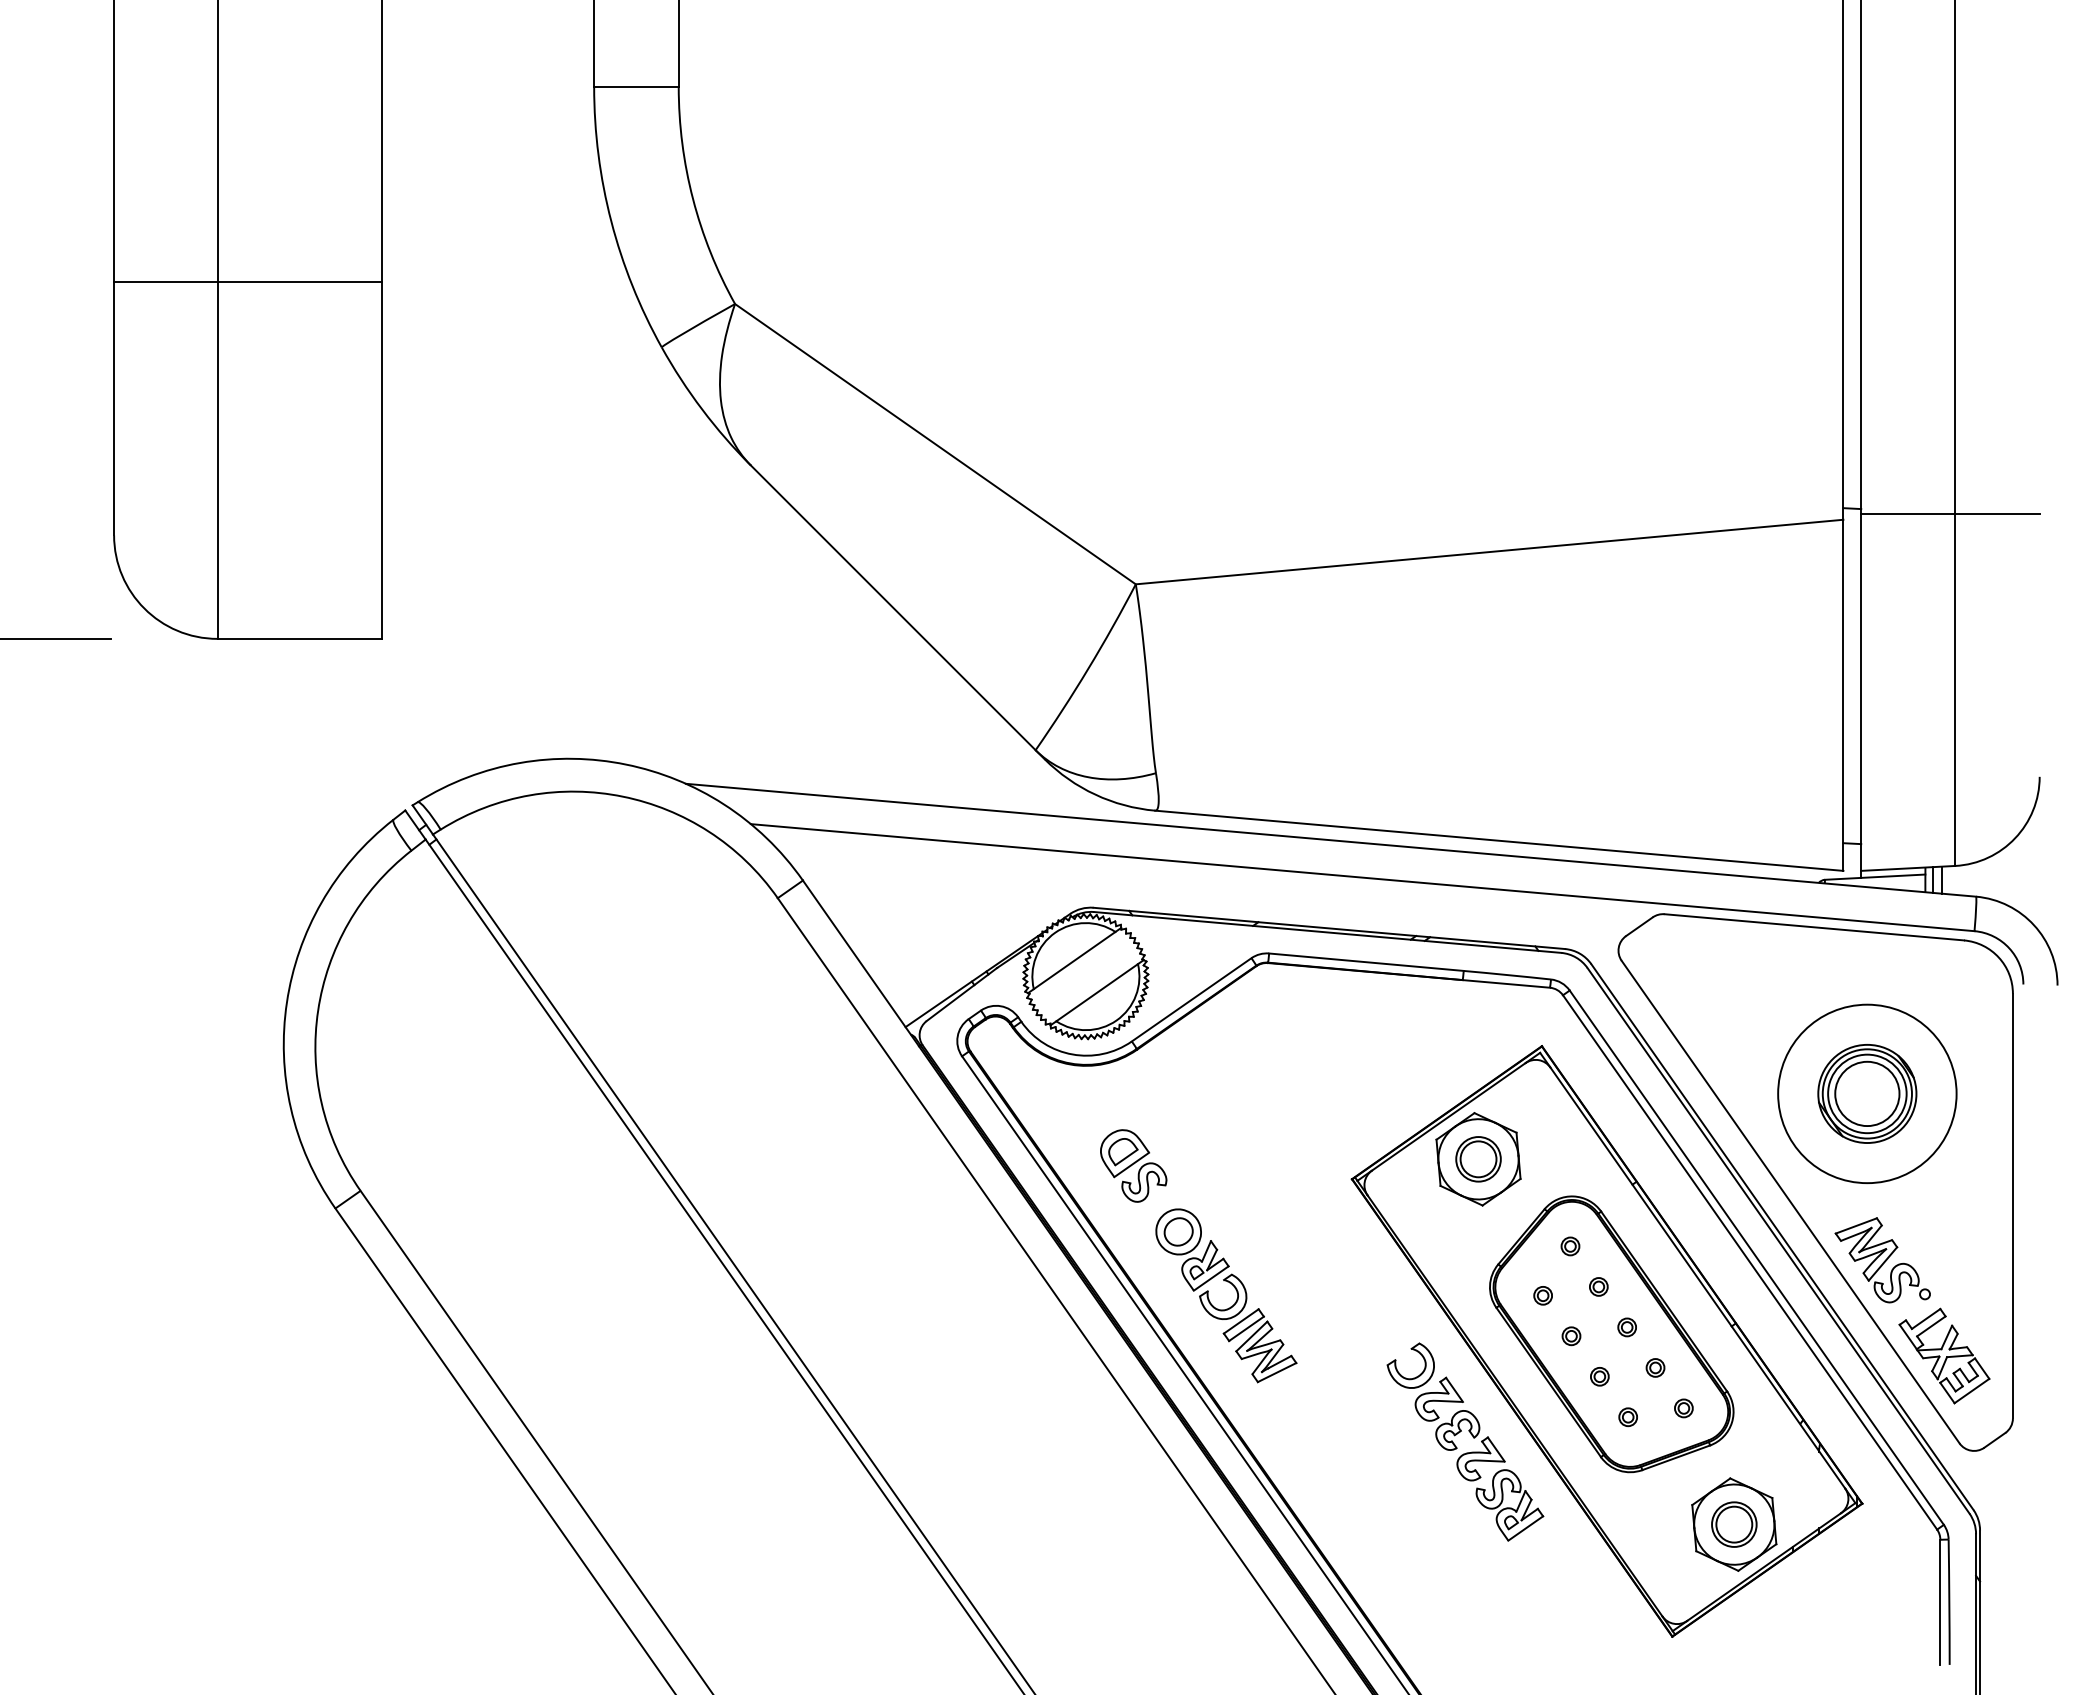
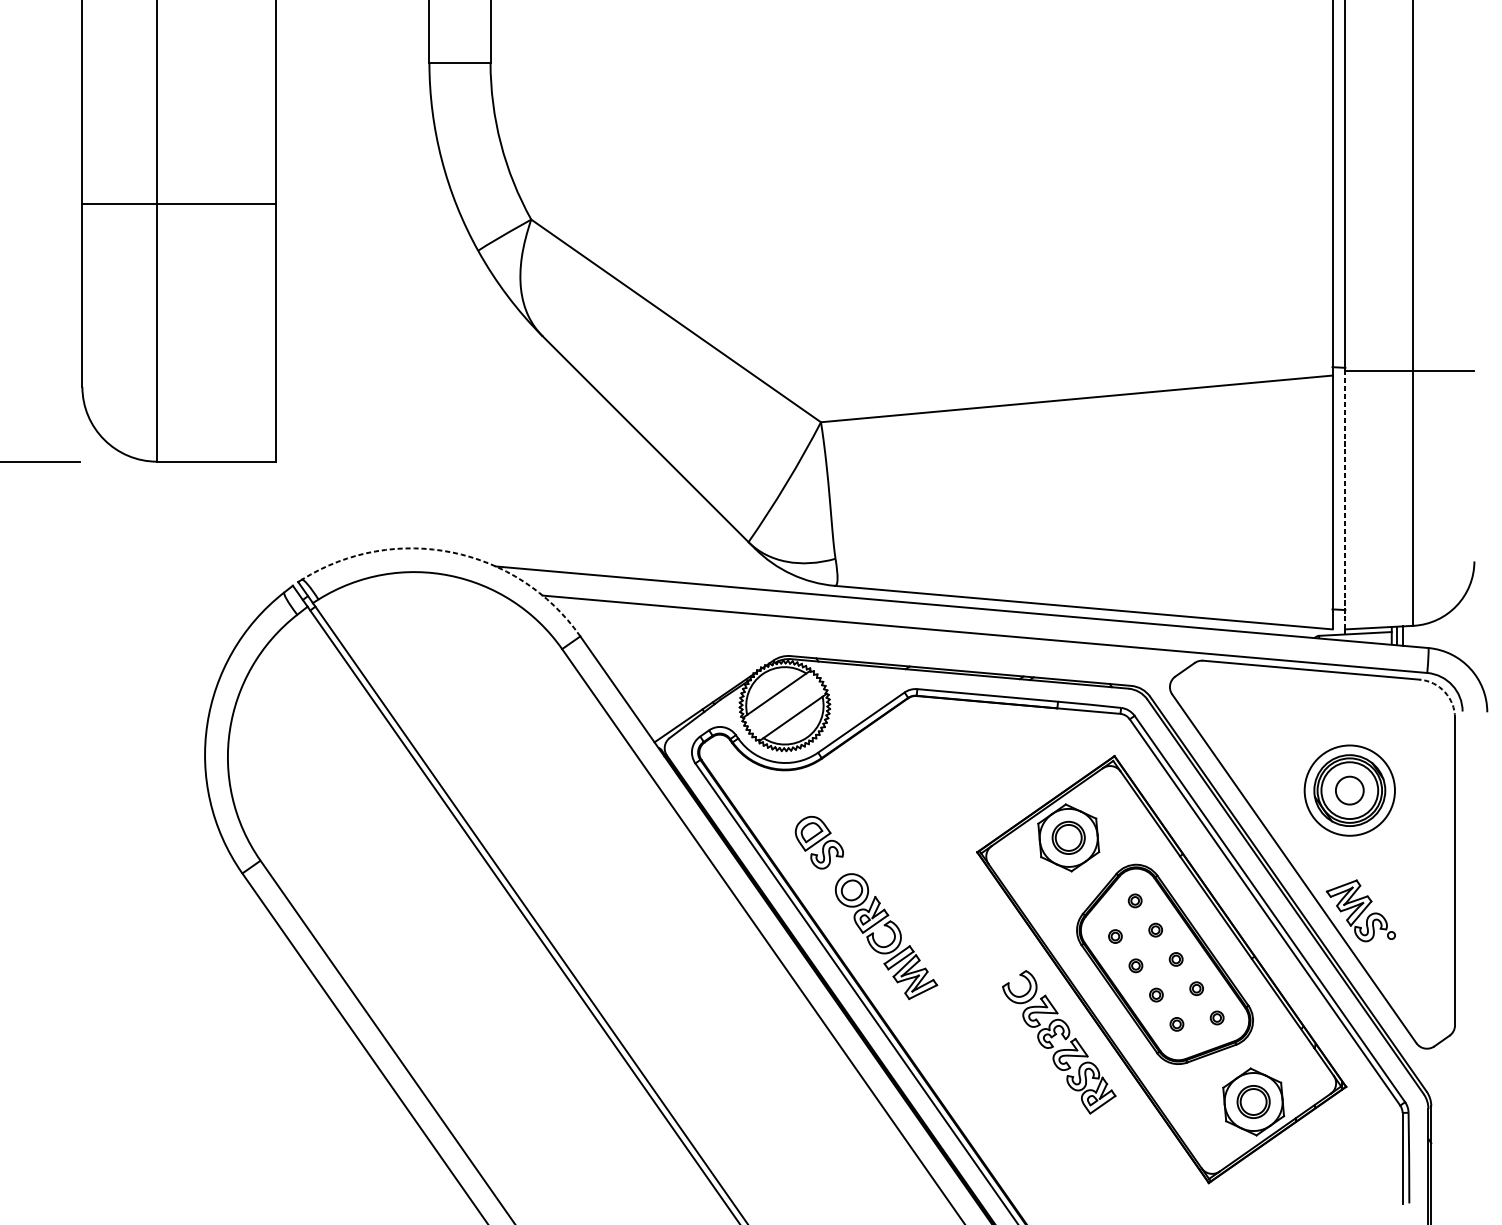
line: (1861, 691) -> (1345, 499), solid -> dashed
arc: (625, 764) -> (452, 552), solid -> dashed
arc: (1998, 957) -> (1444, 692), solid -> dashed
circle: (1867, 1093) -> (1349, 790), size x0.6
circle: (1867, 1093) -> (1349, 790), size x0.7
part: (1944, 1355) -> (1405, 979), removed

